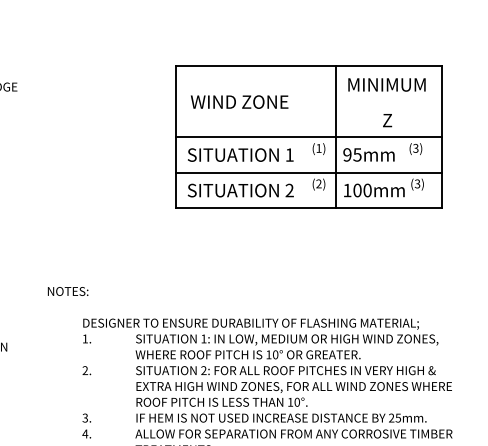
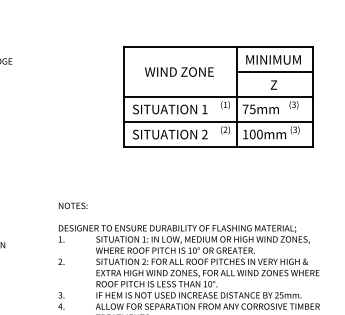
text: (239, 101) -> (179, 71), moved
line: (388, 101) -> (274, 71), added
text: (347, 155) -> (245, 109), 95mm -> 75mm
text: (68, 290) -> (73, 205), moved

